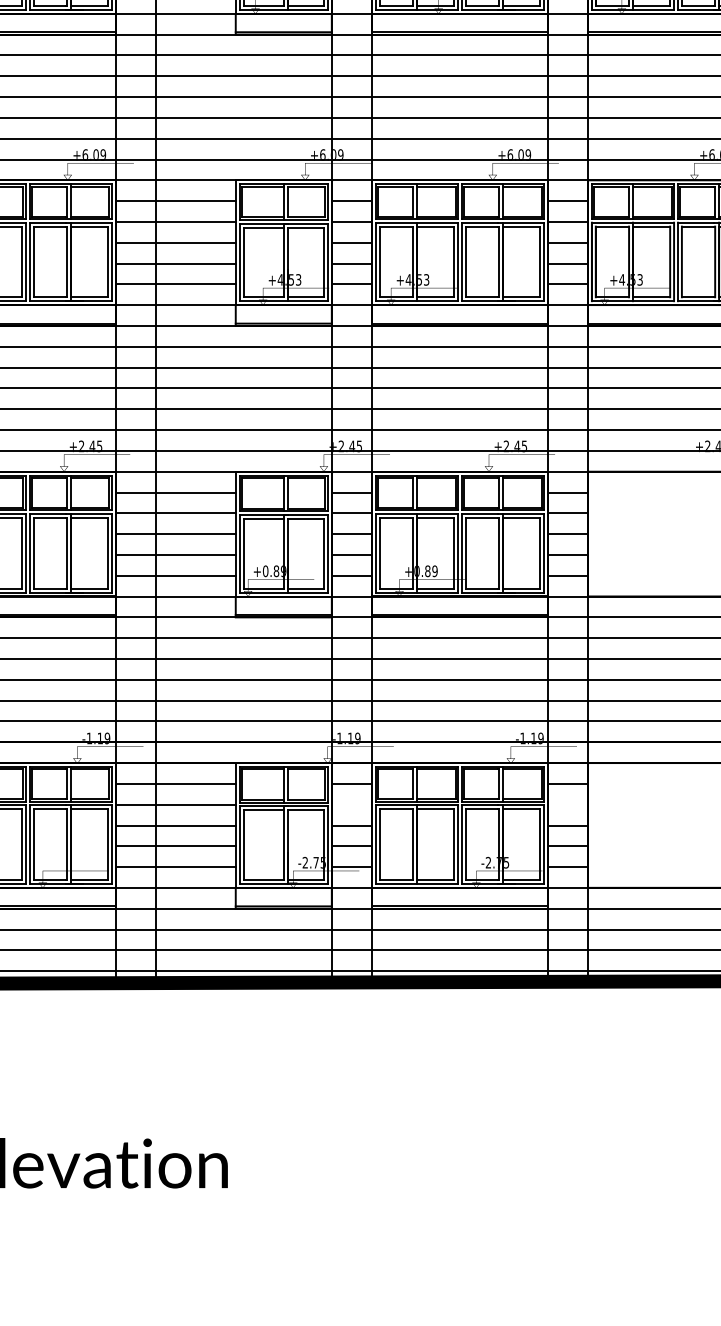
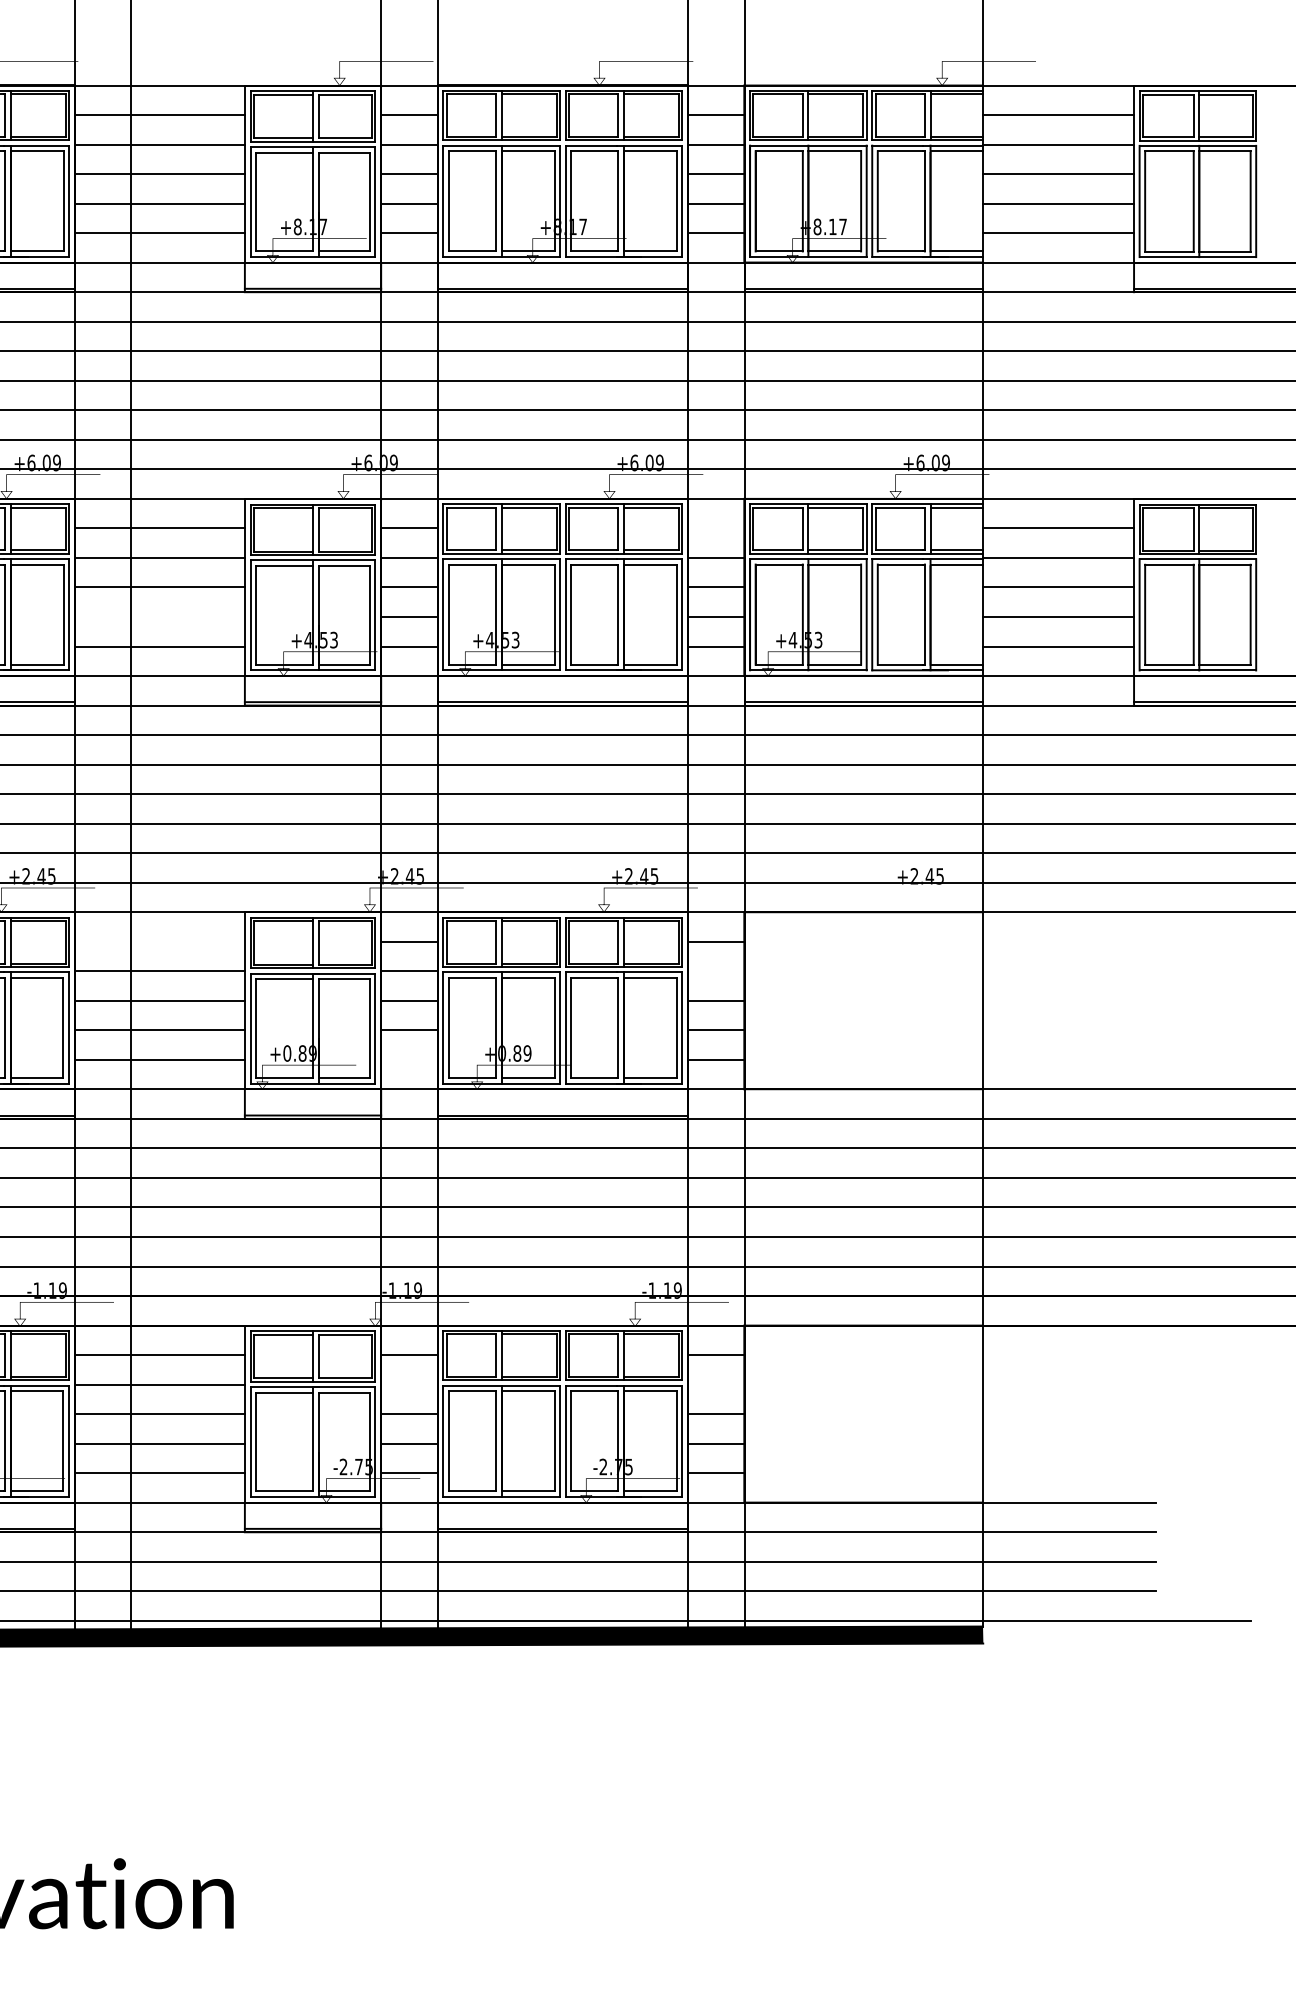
line: (567, 201) -> (715, 528), removed
line: (175, 263) -> (159, 616), removed
line: (175, 492) -> (159, 941), removed
line: (567, 513) -> (715, 971), removed
line: (351, 575) -> (409, 1059), removed

